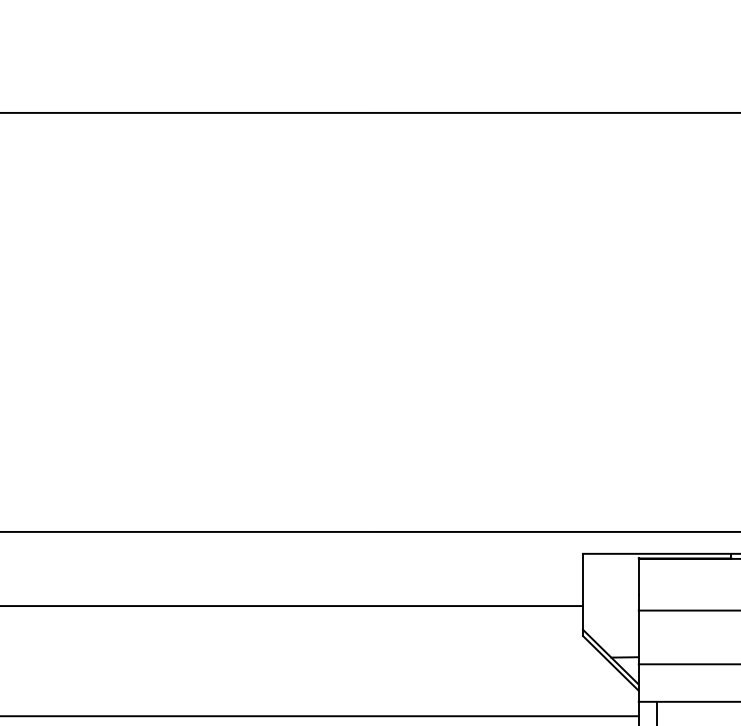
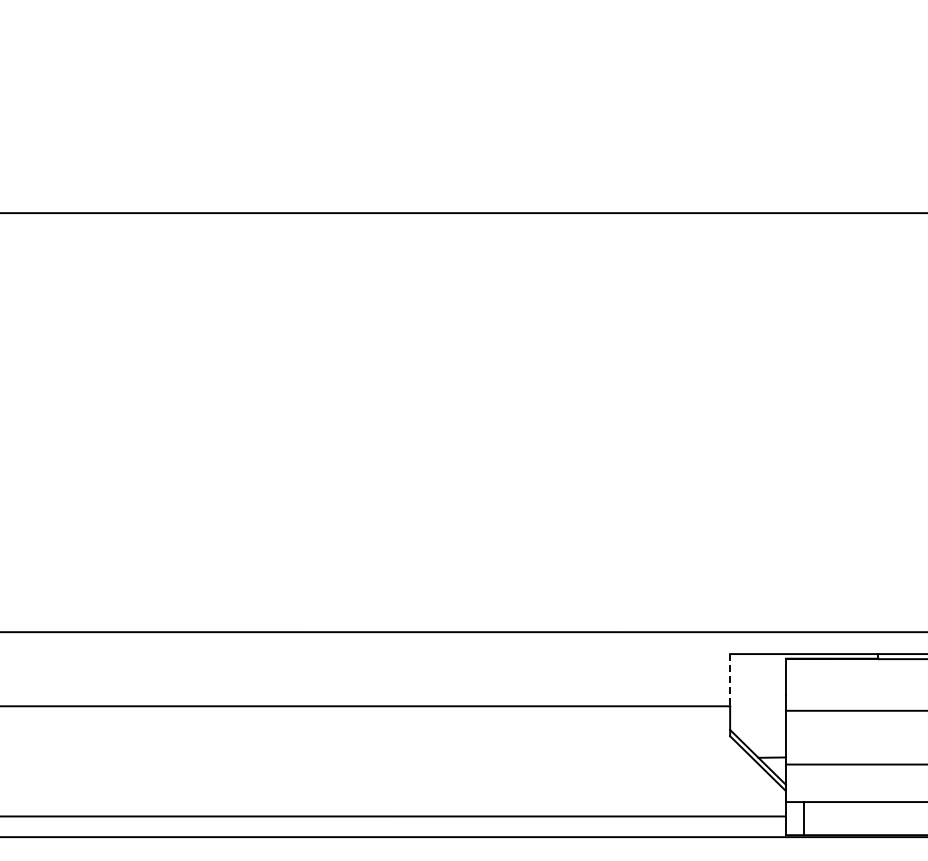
line: (583, 580) -> (730, 680), solid -> dashed

